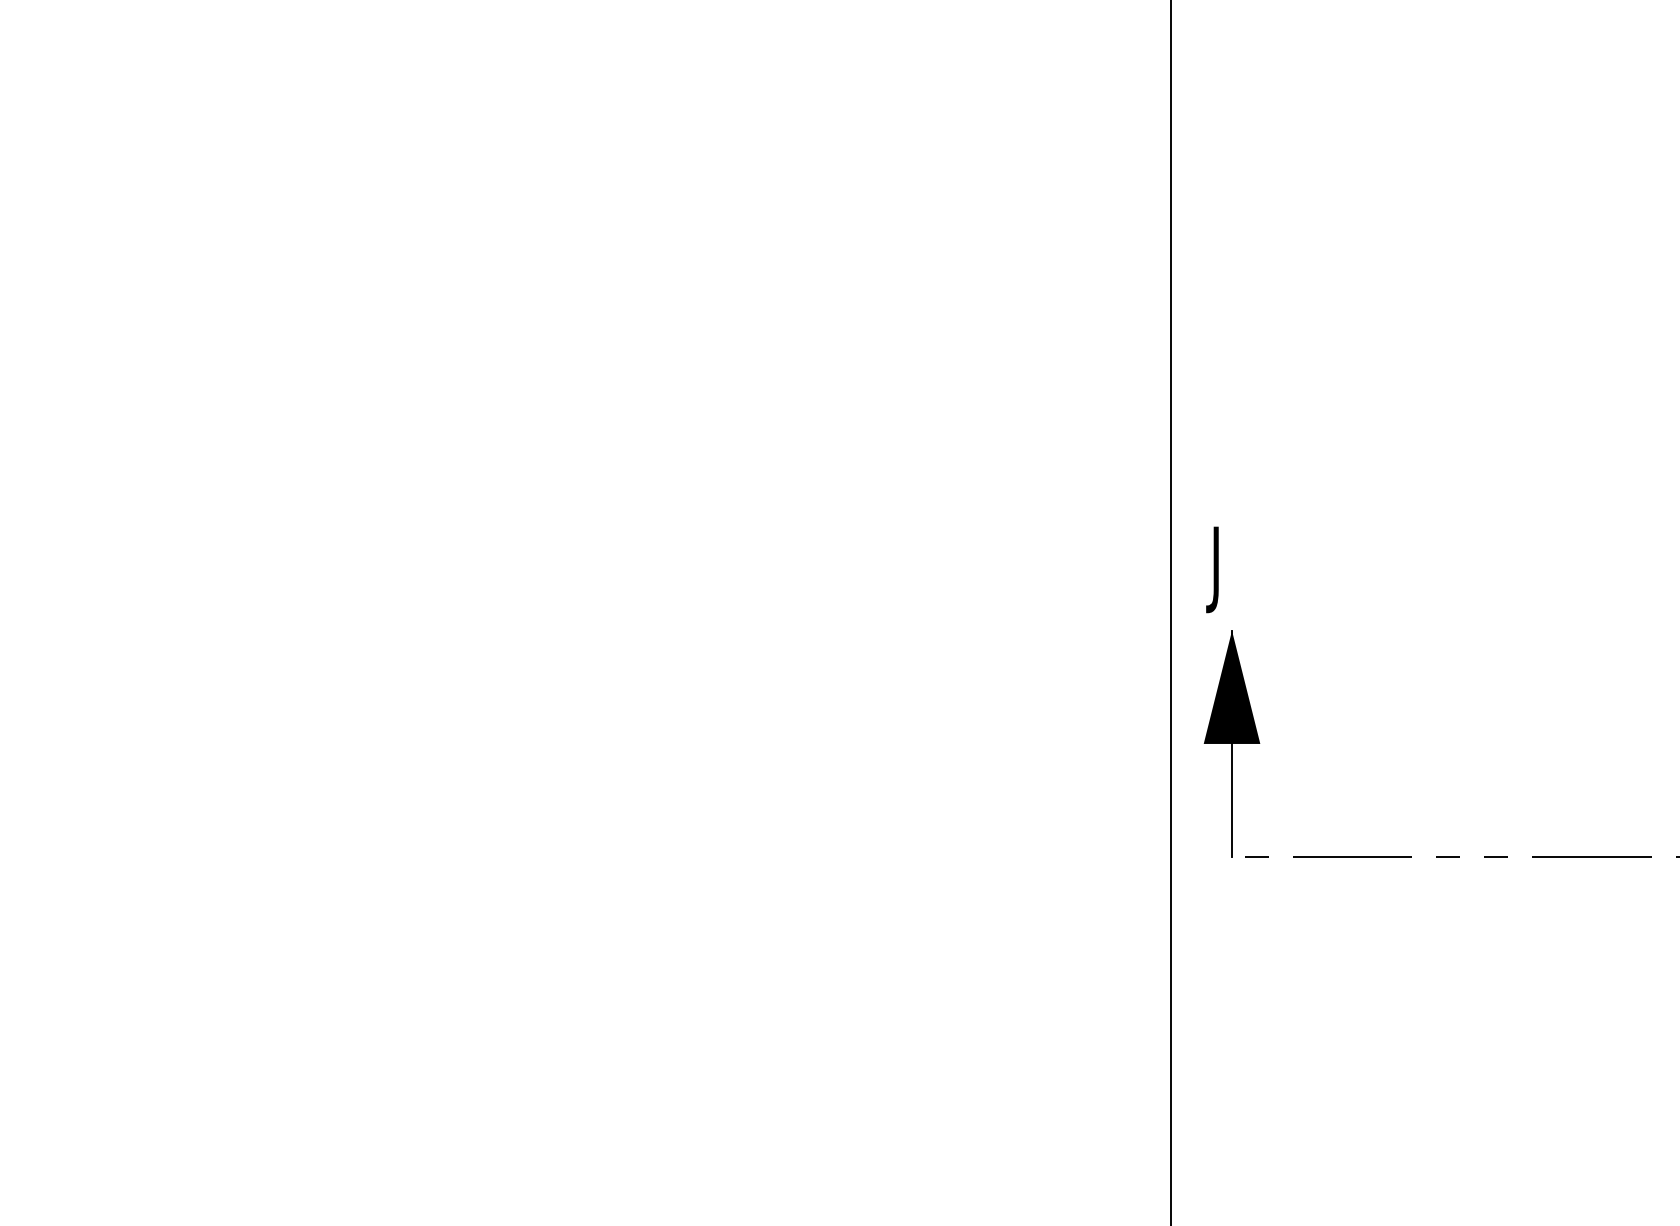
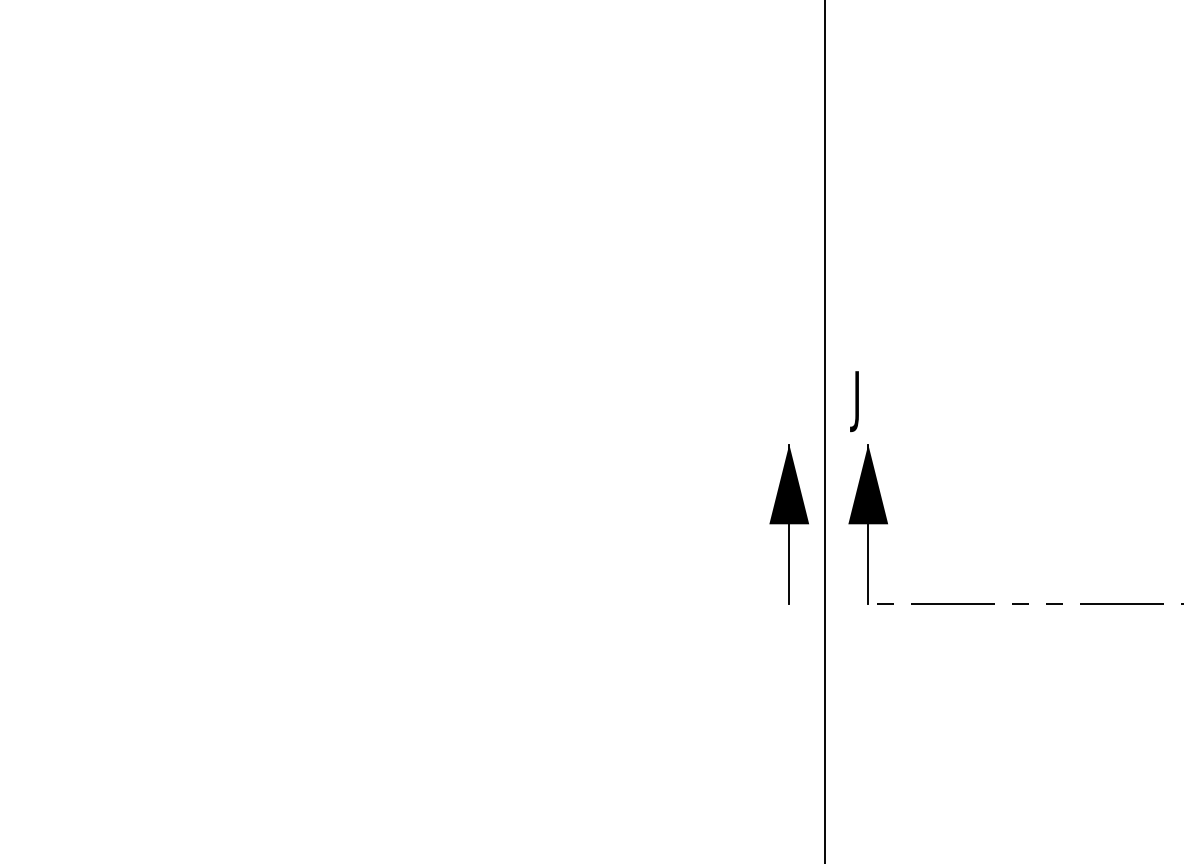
part: (1118, 744) -> (788, 524), added

